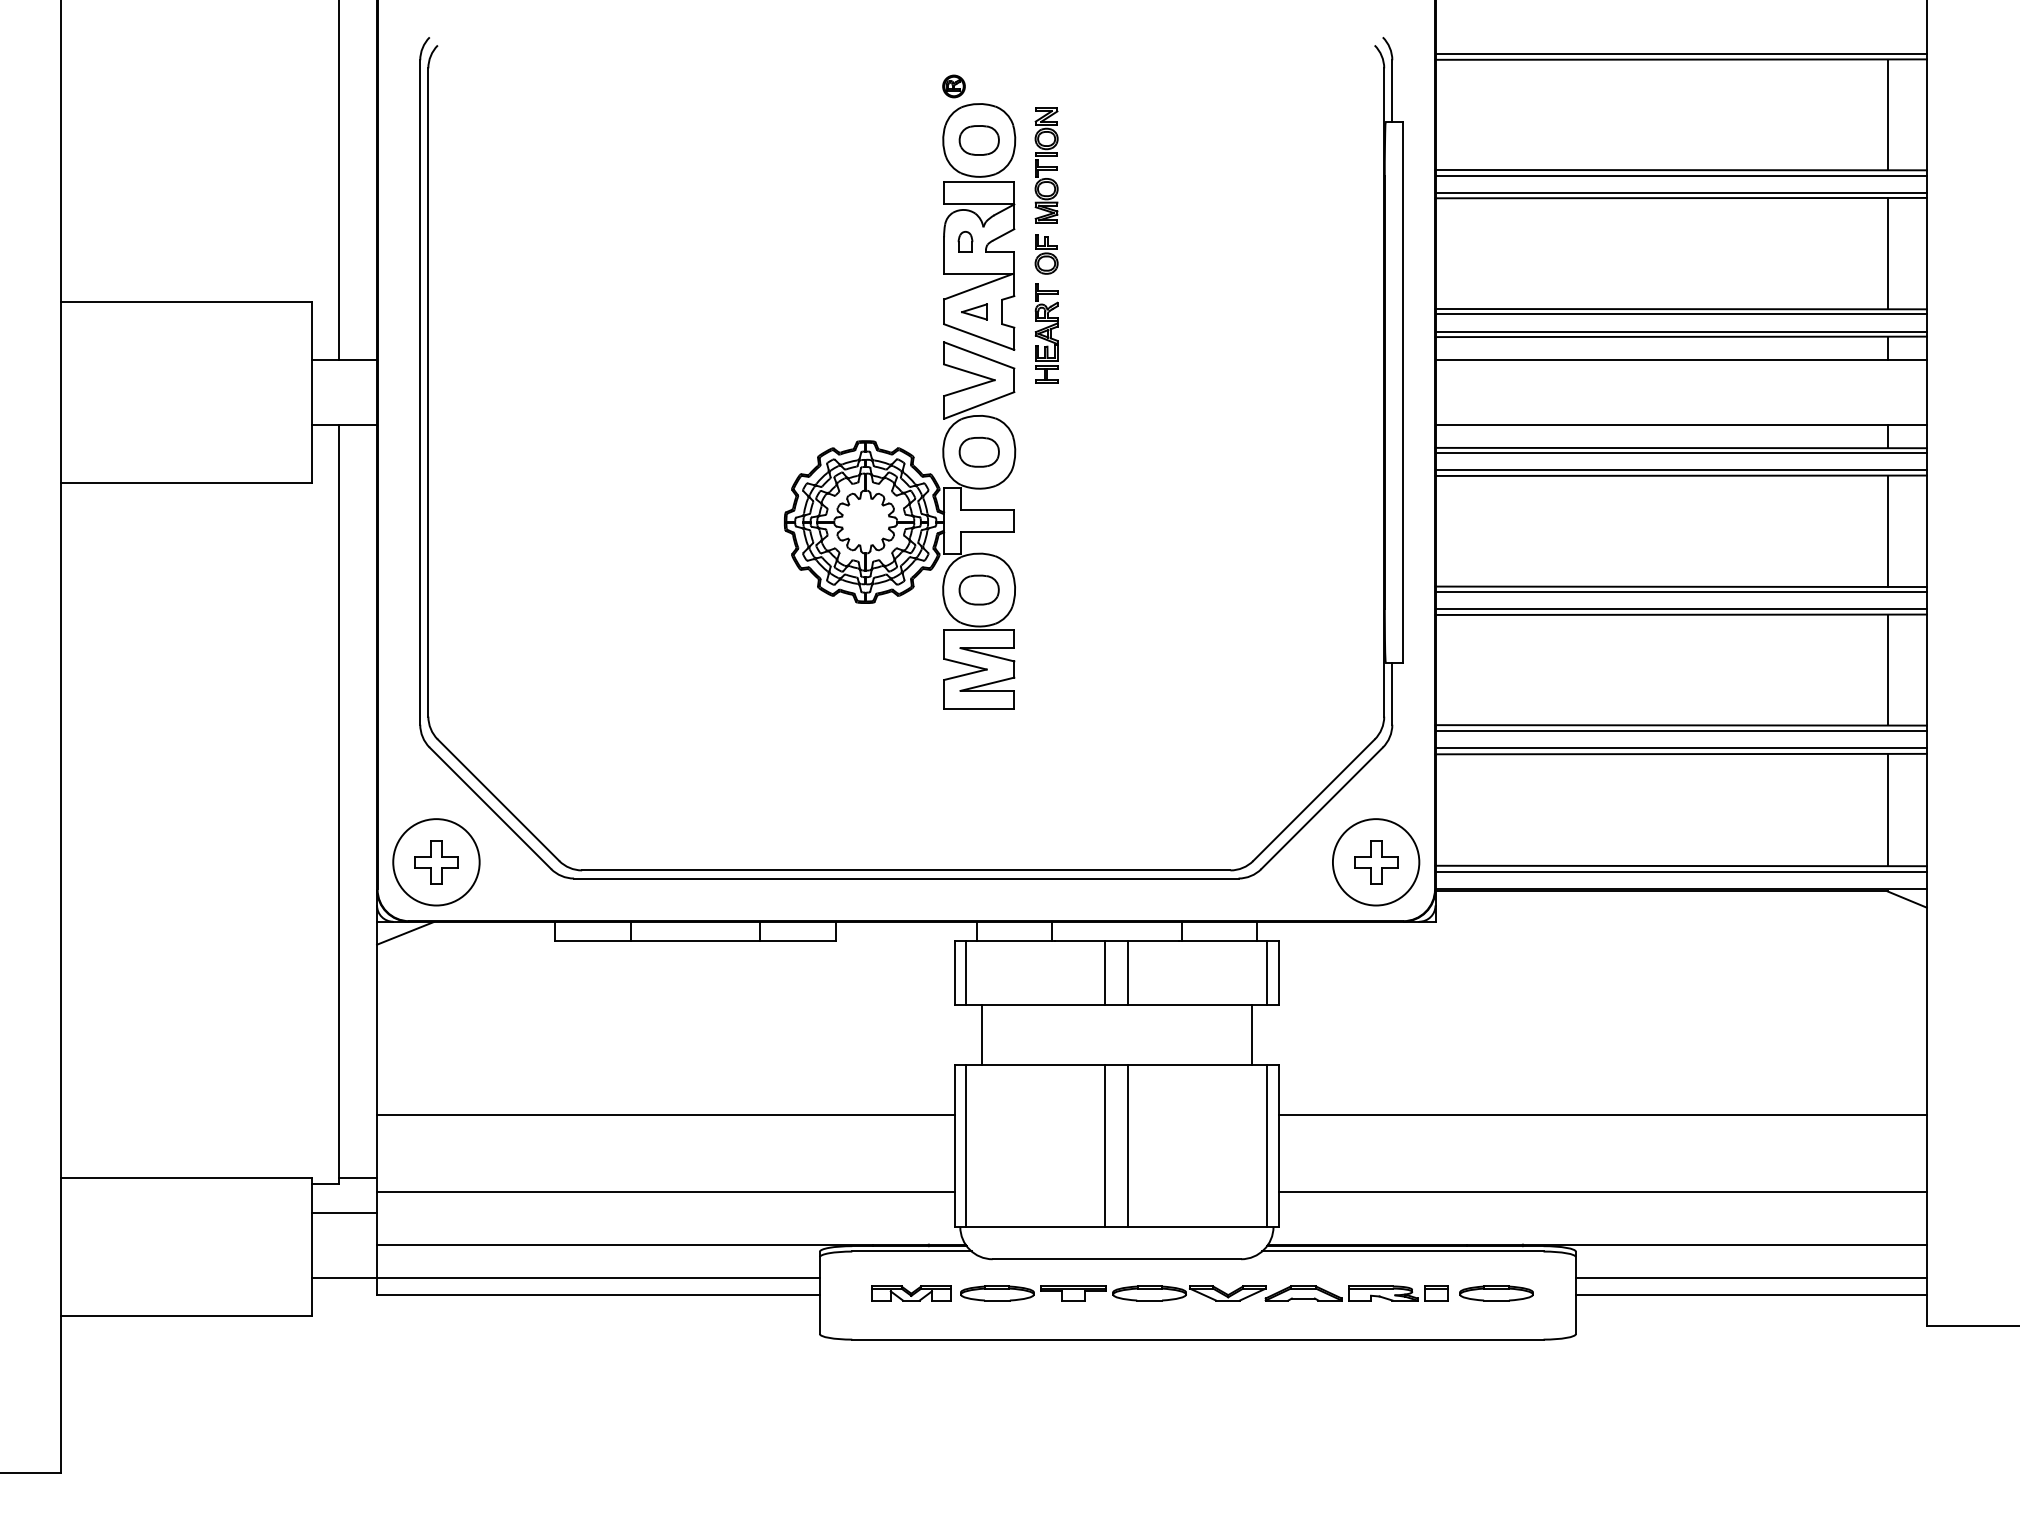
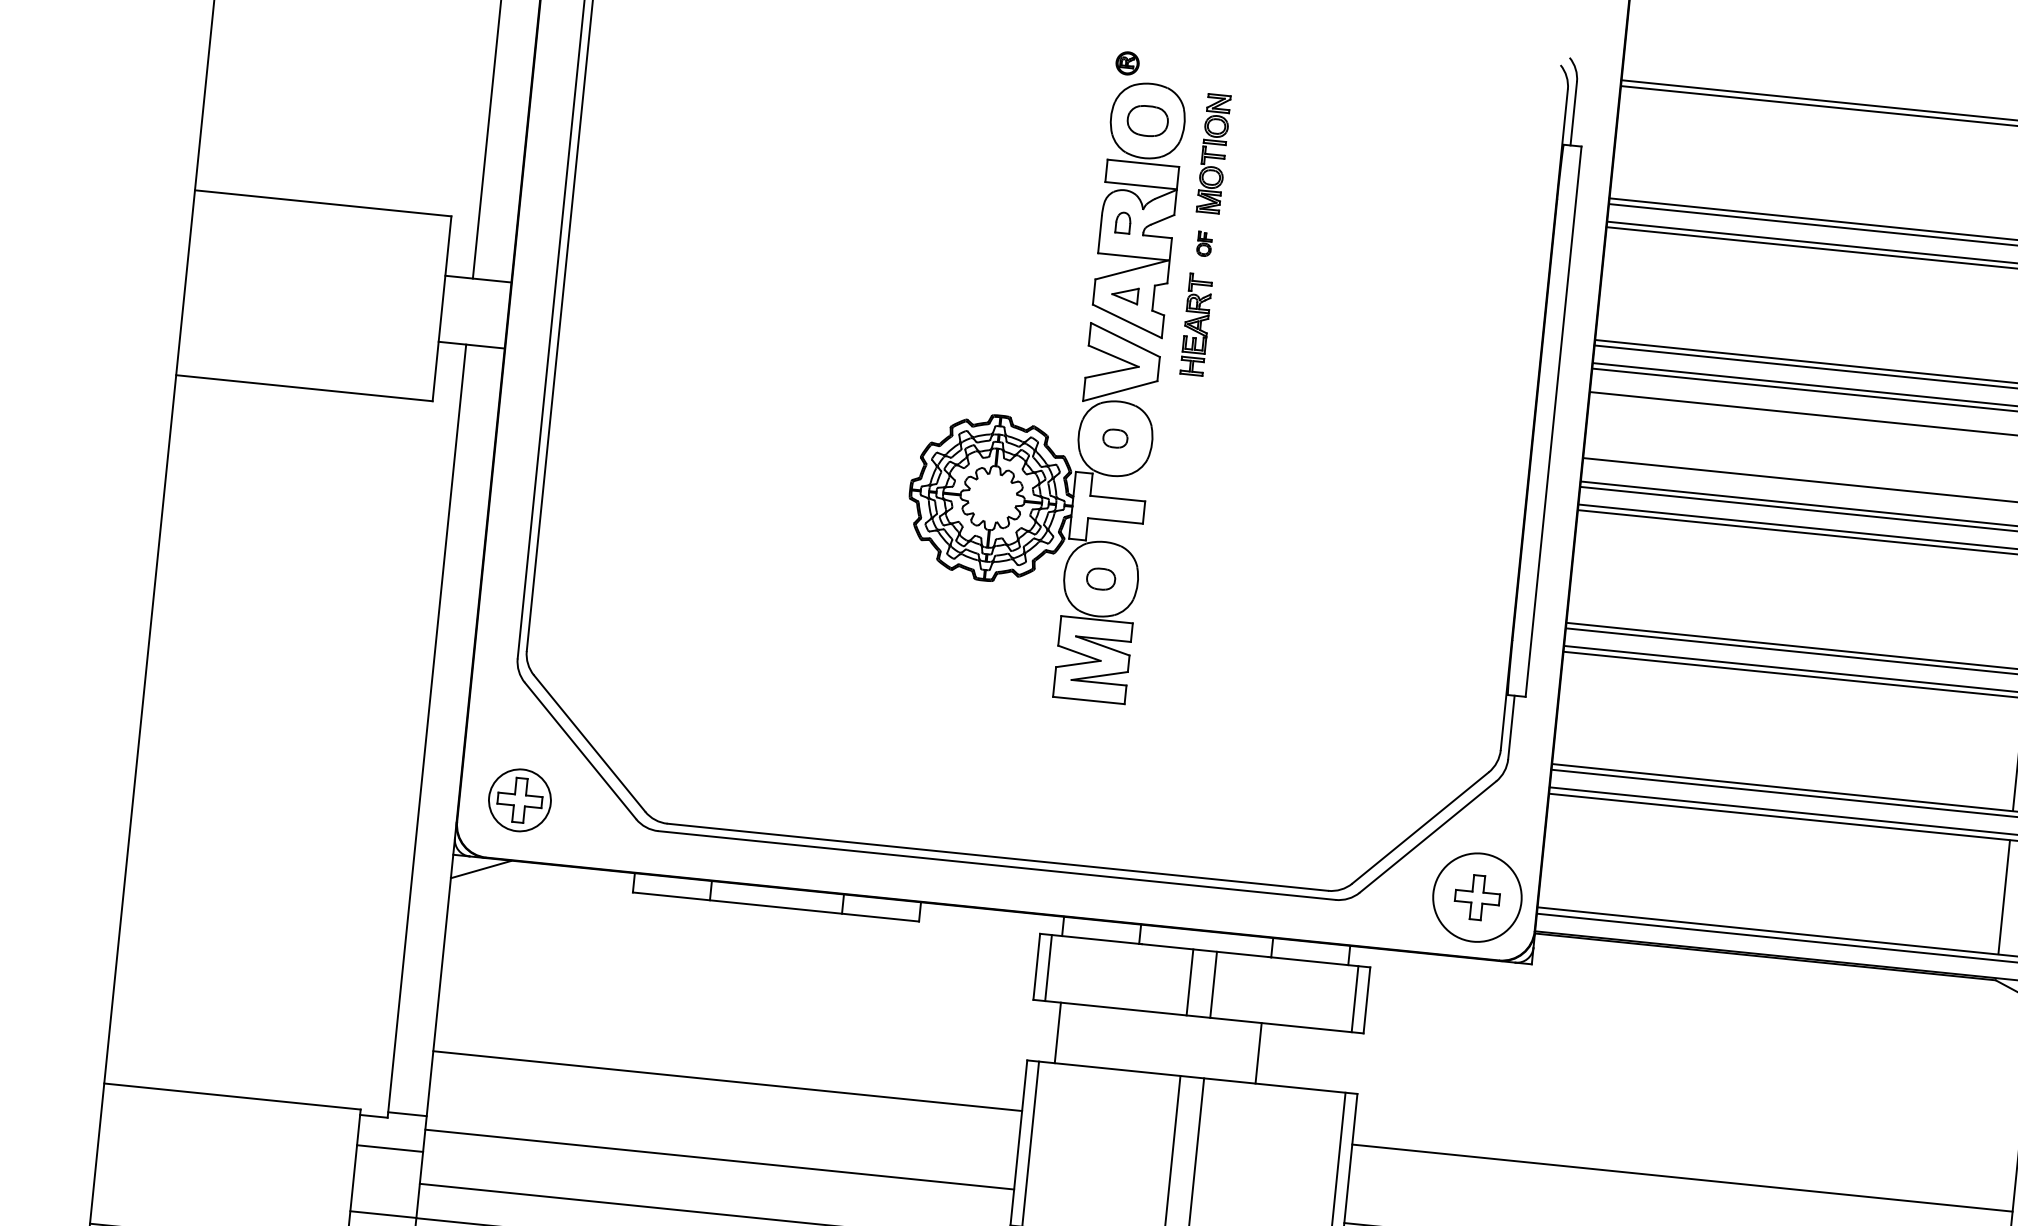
part: (1046, 254) -> (1204, 244), size x0.6
part: (978, 451) -> (1114, 437), size x0.6
part: (978, 589) -> (1100, 578), size x0.7
circle: (436, 862) -> (519, 800), size x0.7
line: (1251, 1034) -> (1258, 1052), moved

